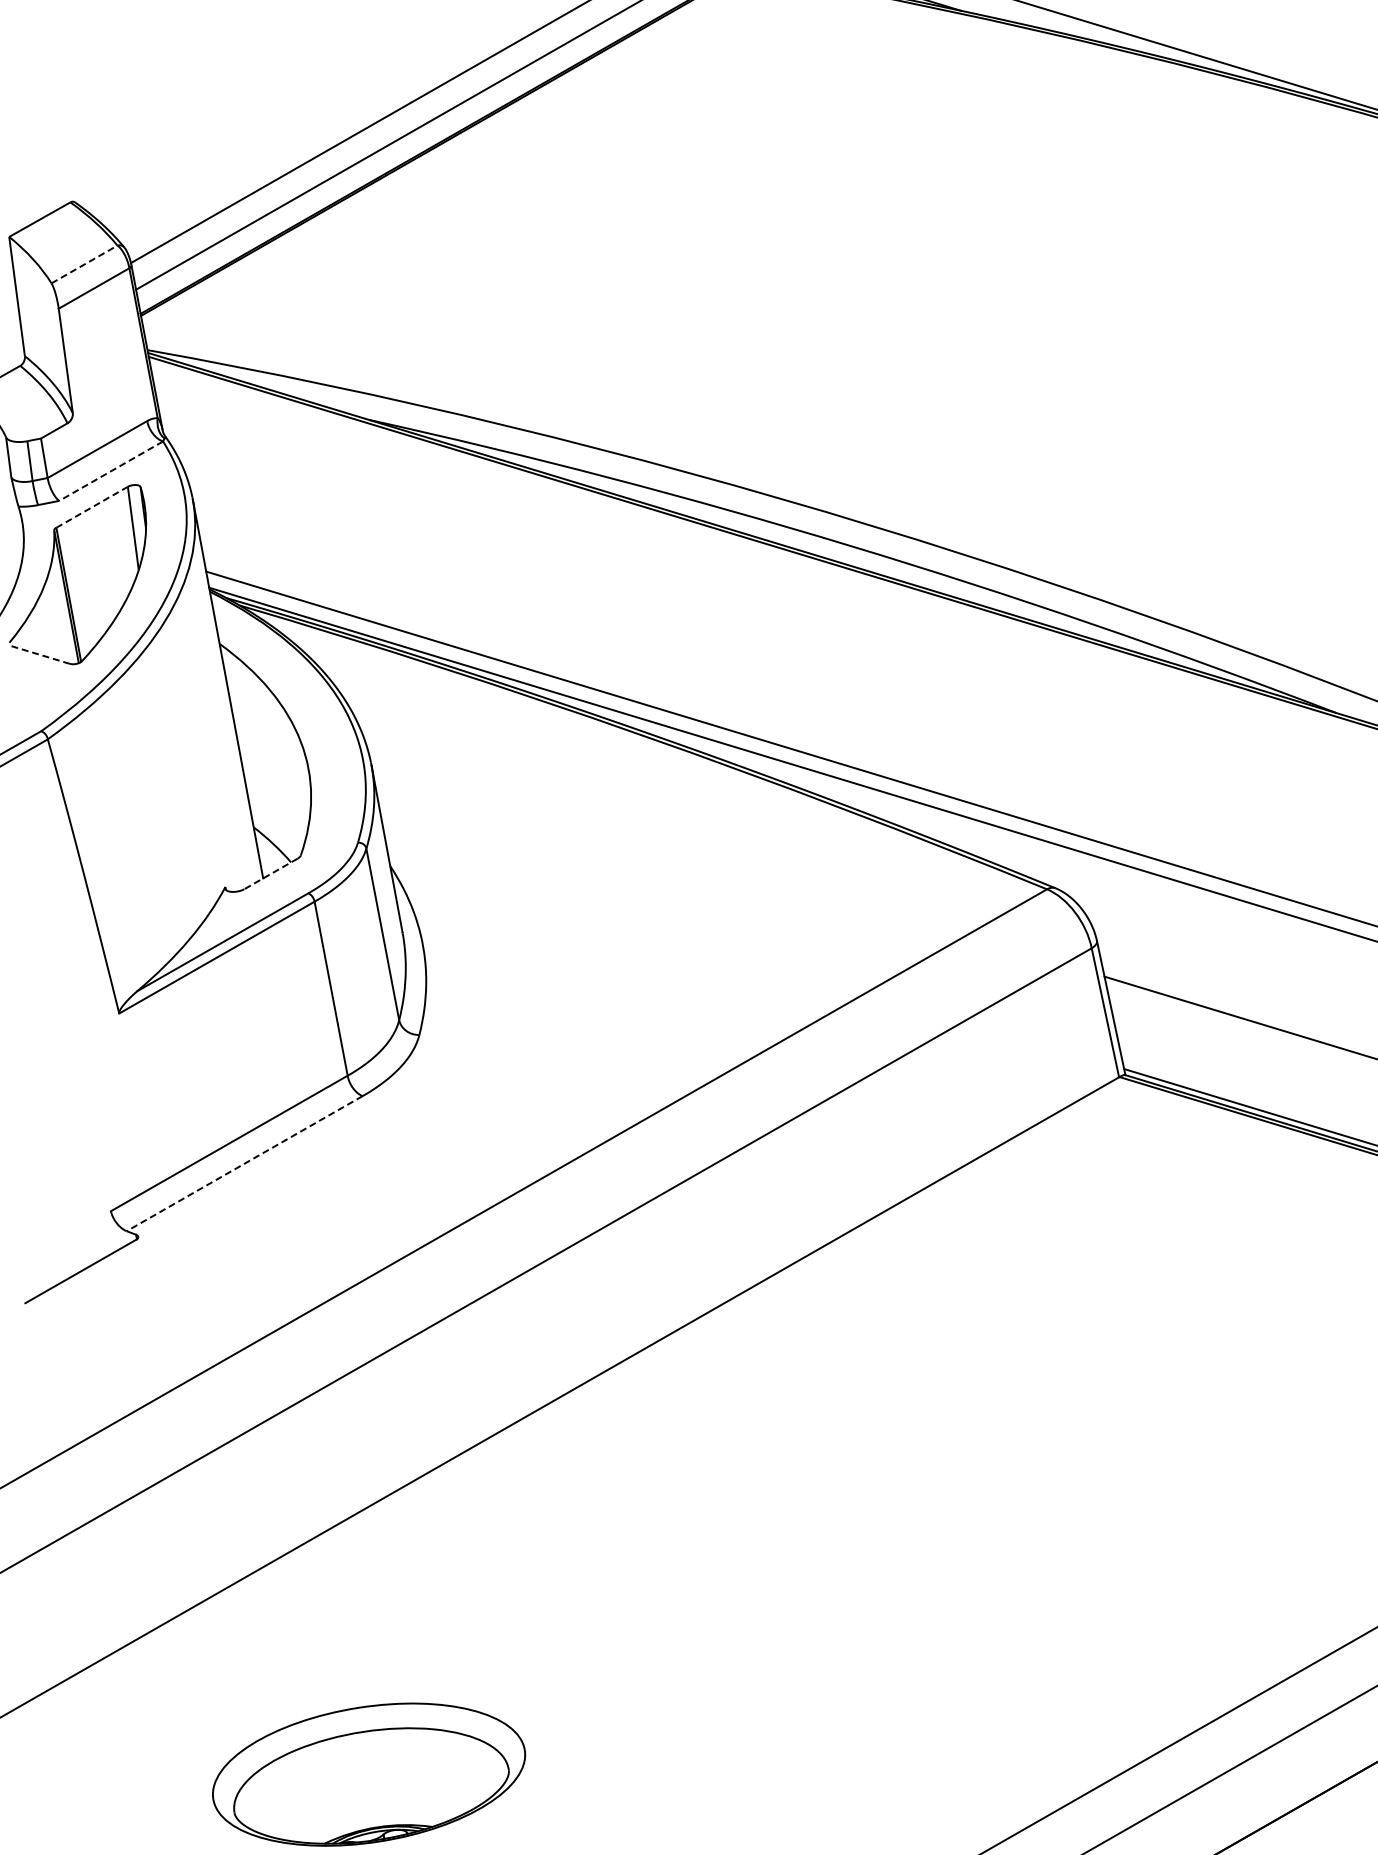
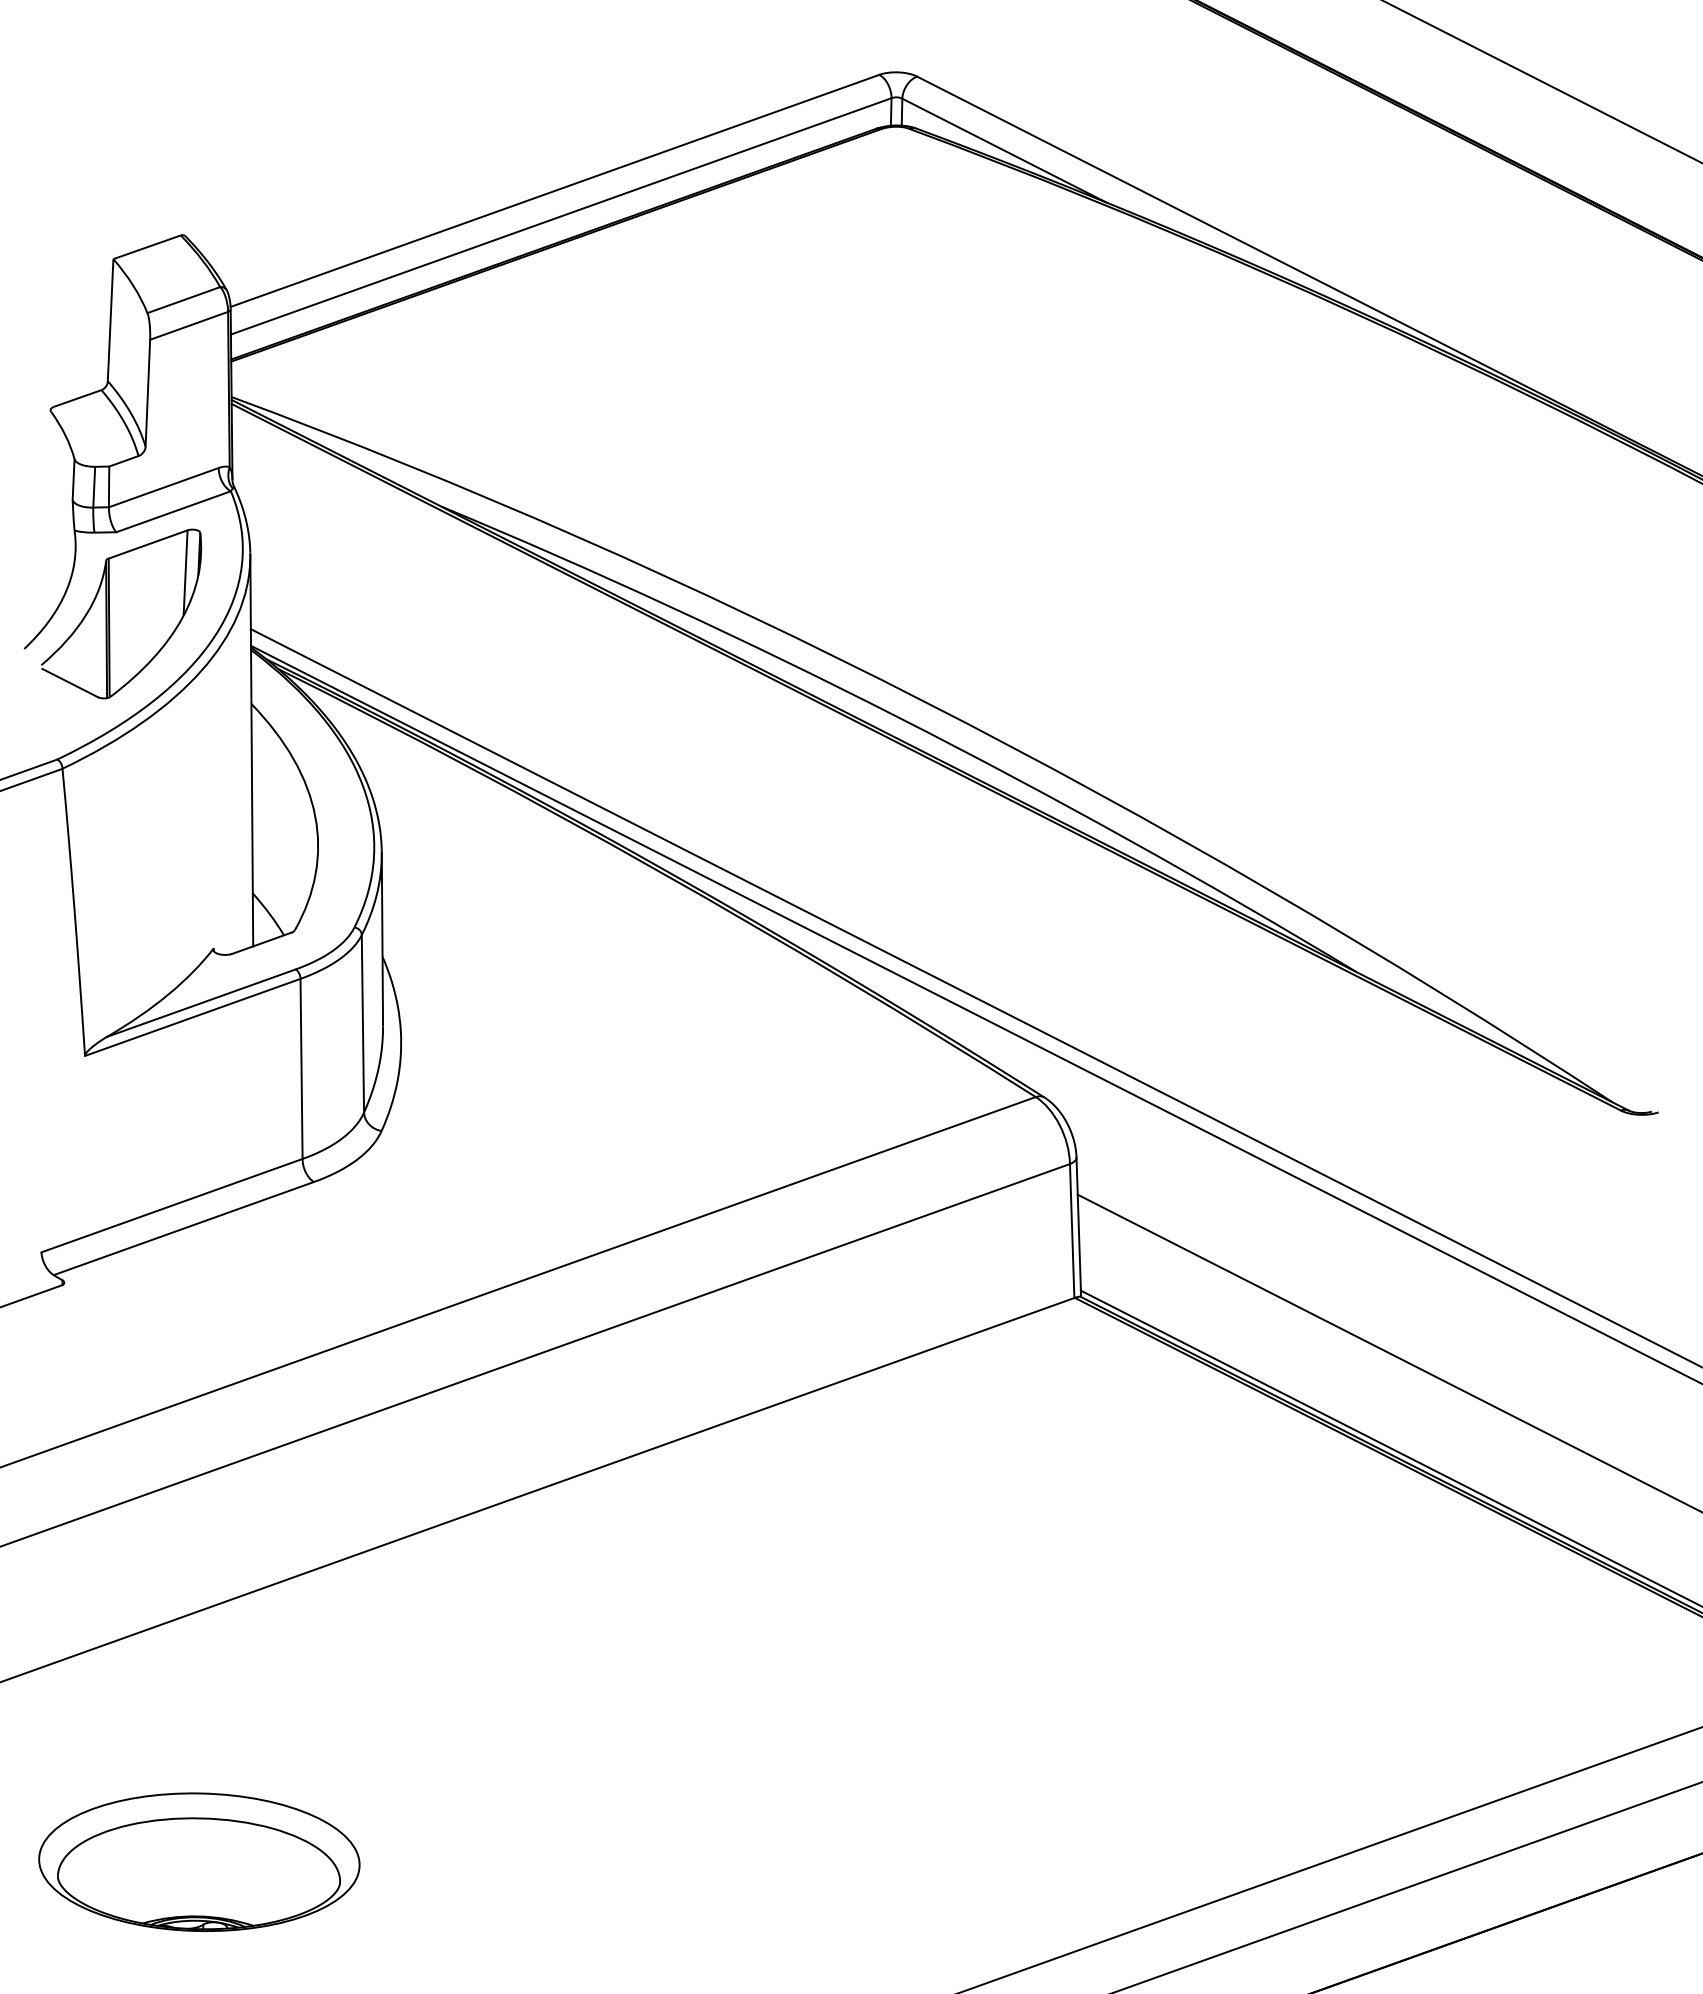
line: (84, 264) -> (183, 300), dashed -> solid
line: (110, 470) -> (173, 511), dashed -> solid
line: (92, 507) -> (148, 544), dashed -> solid
line: (39, 654) -> (69, 682), dashed -> solid
line: (270, 874) -> (261, 943), dashed -> solid
line: (244, 1163) -> (183, 1228), dashed -> solid

